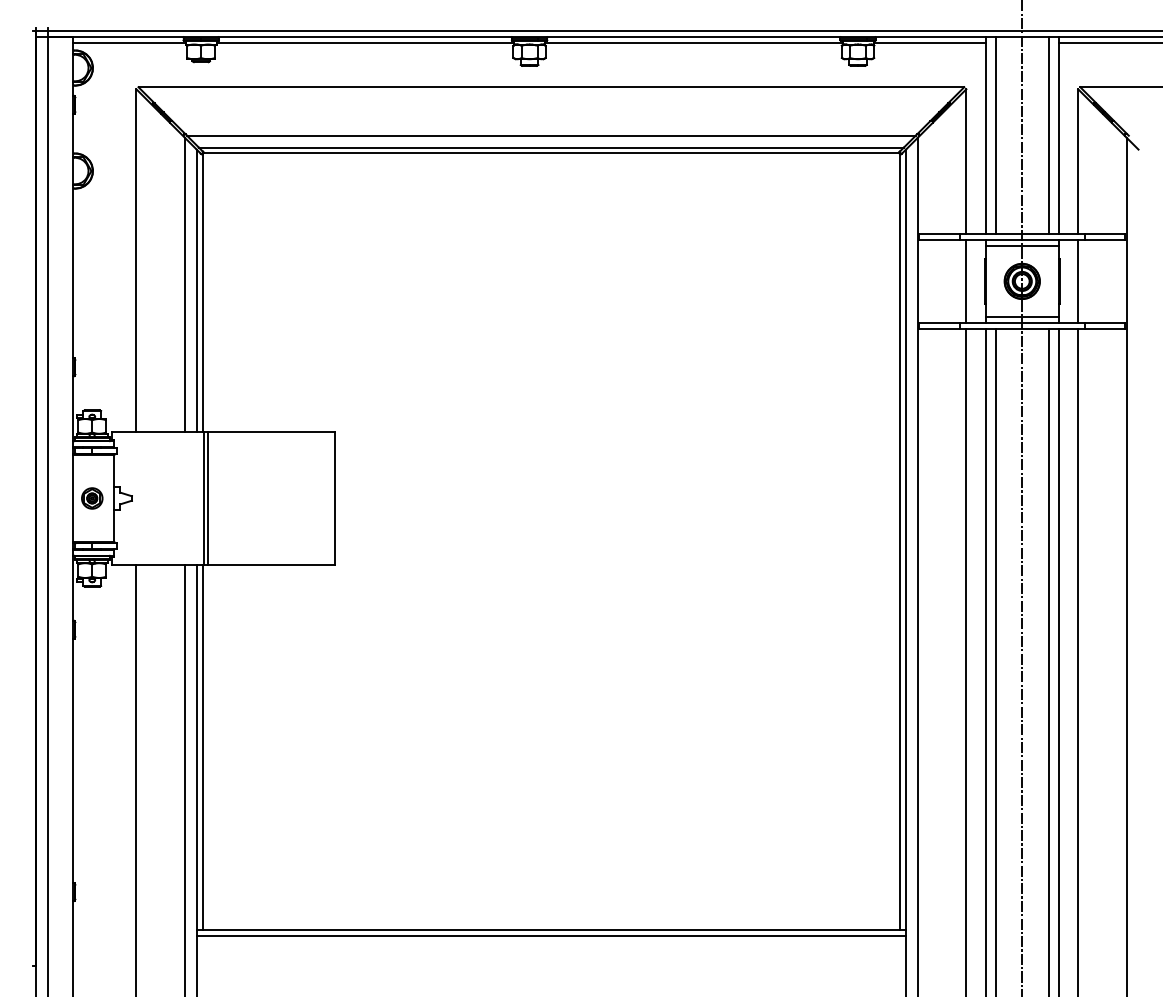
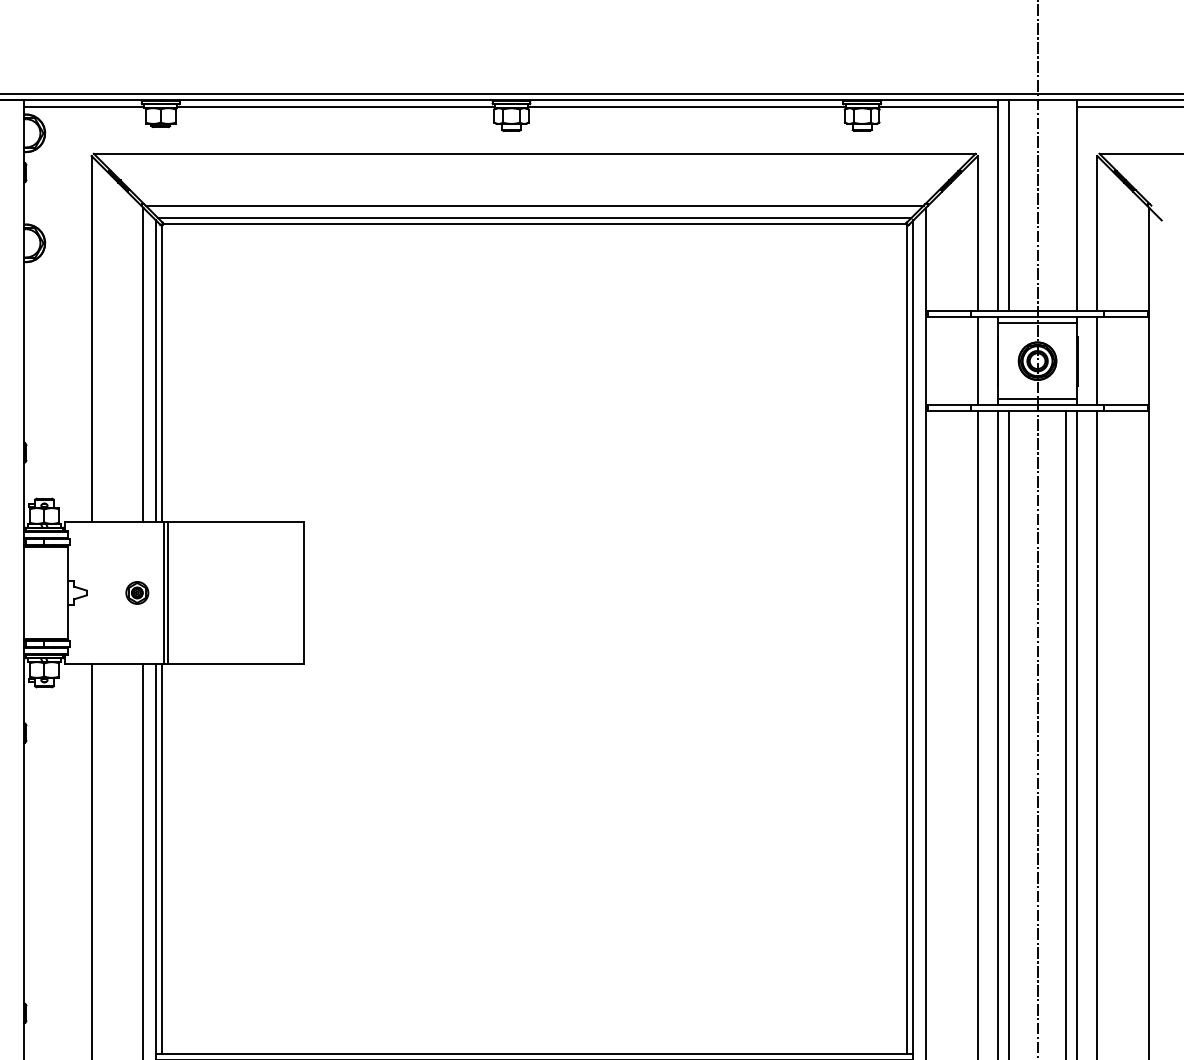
line: (1048, 135) -> (1065, 205), removed
part: (92, 498) -> (137, 592), moved

